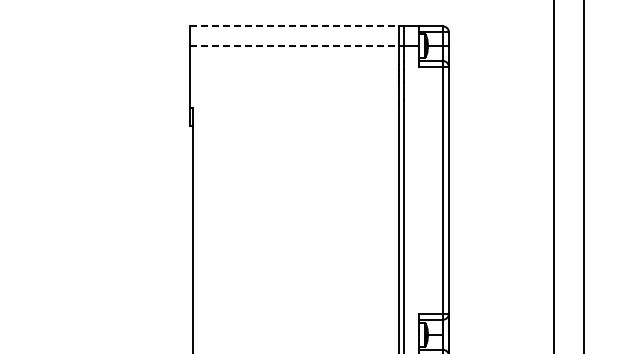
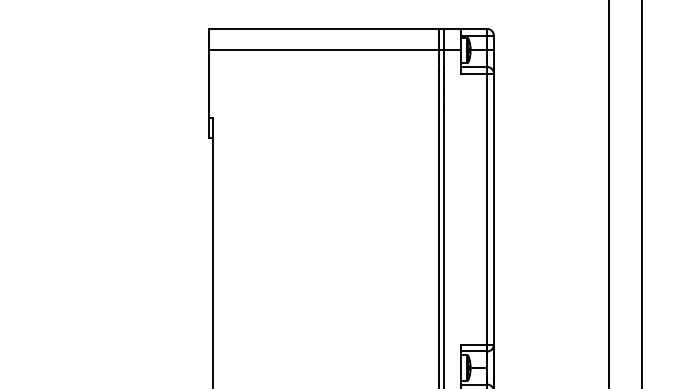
line: (294, 26) -> (323, 28), dashed -> solid
line: (294, 45) -> (323, 49), dashed -> solid

